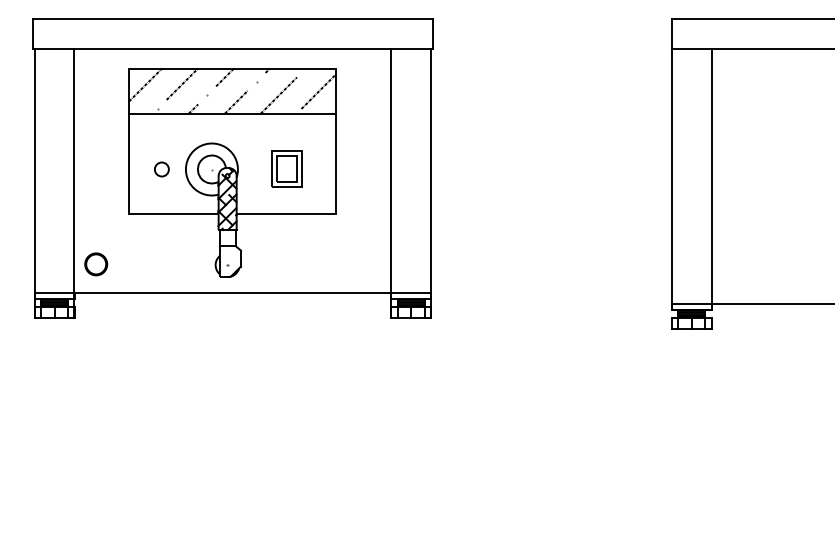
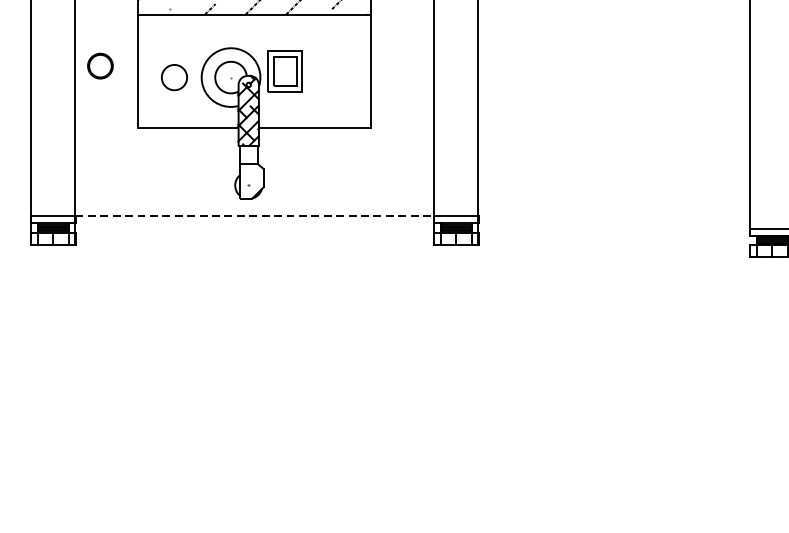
part: (286, 168) -> (284, 70), moved
circle: (161, 169) -> (174, 77), size x1.6
circle: (96, 264) -> (100, 66), moved
line: (232, 292) -> (254, 216), solid -> dashed

